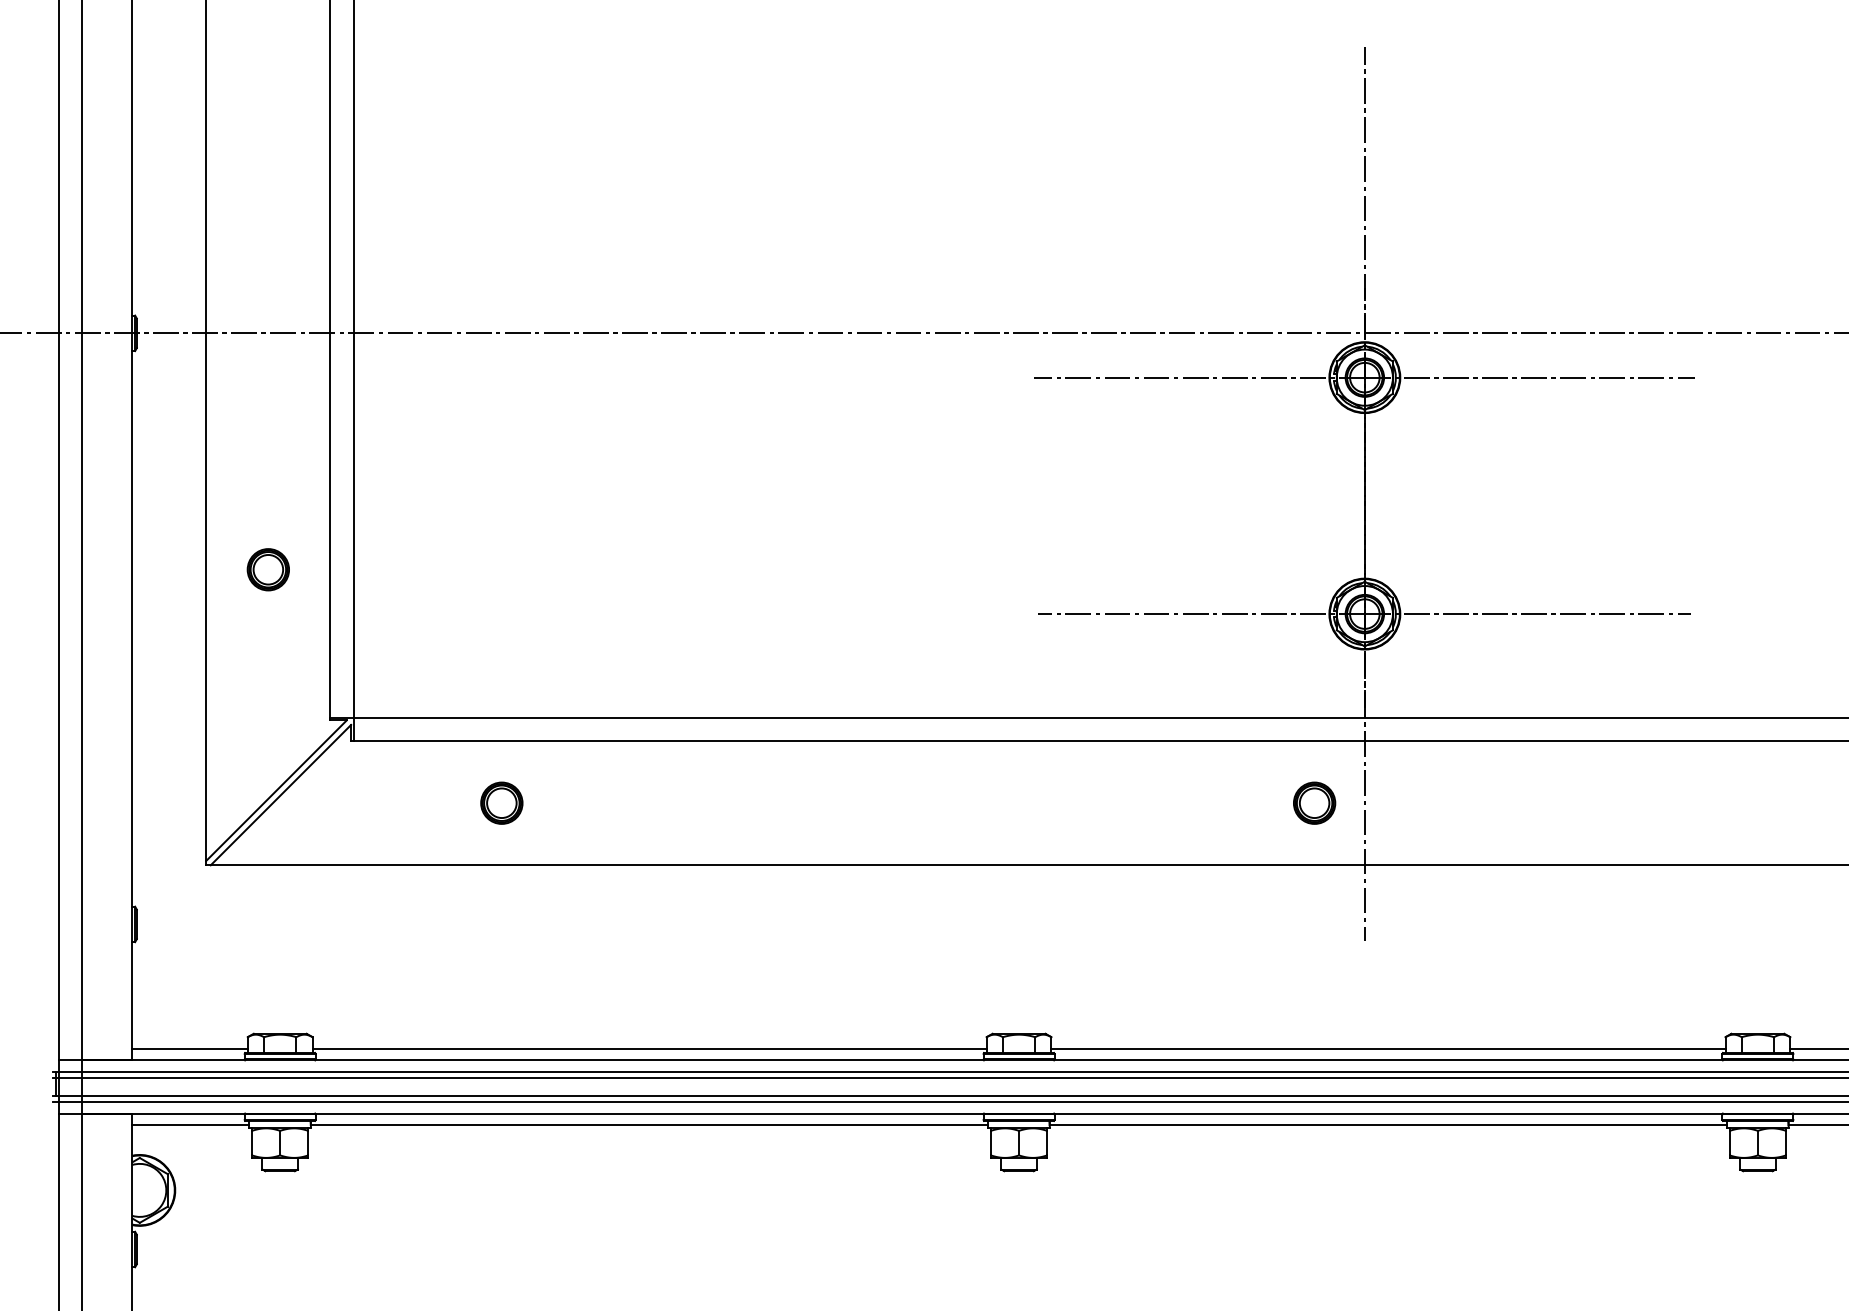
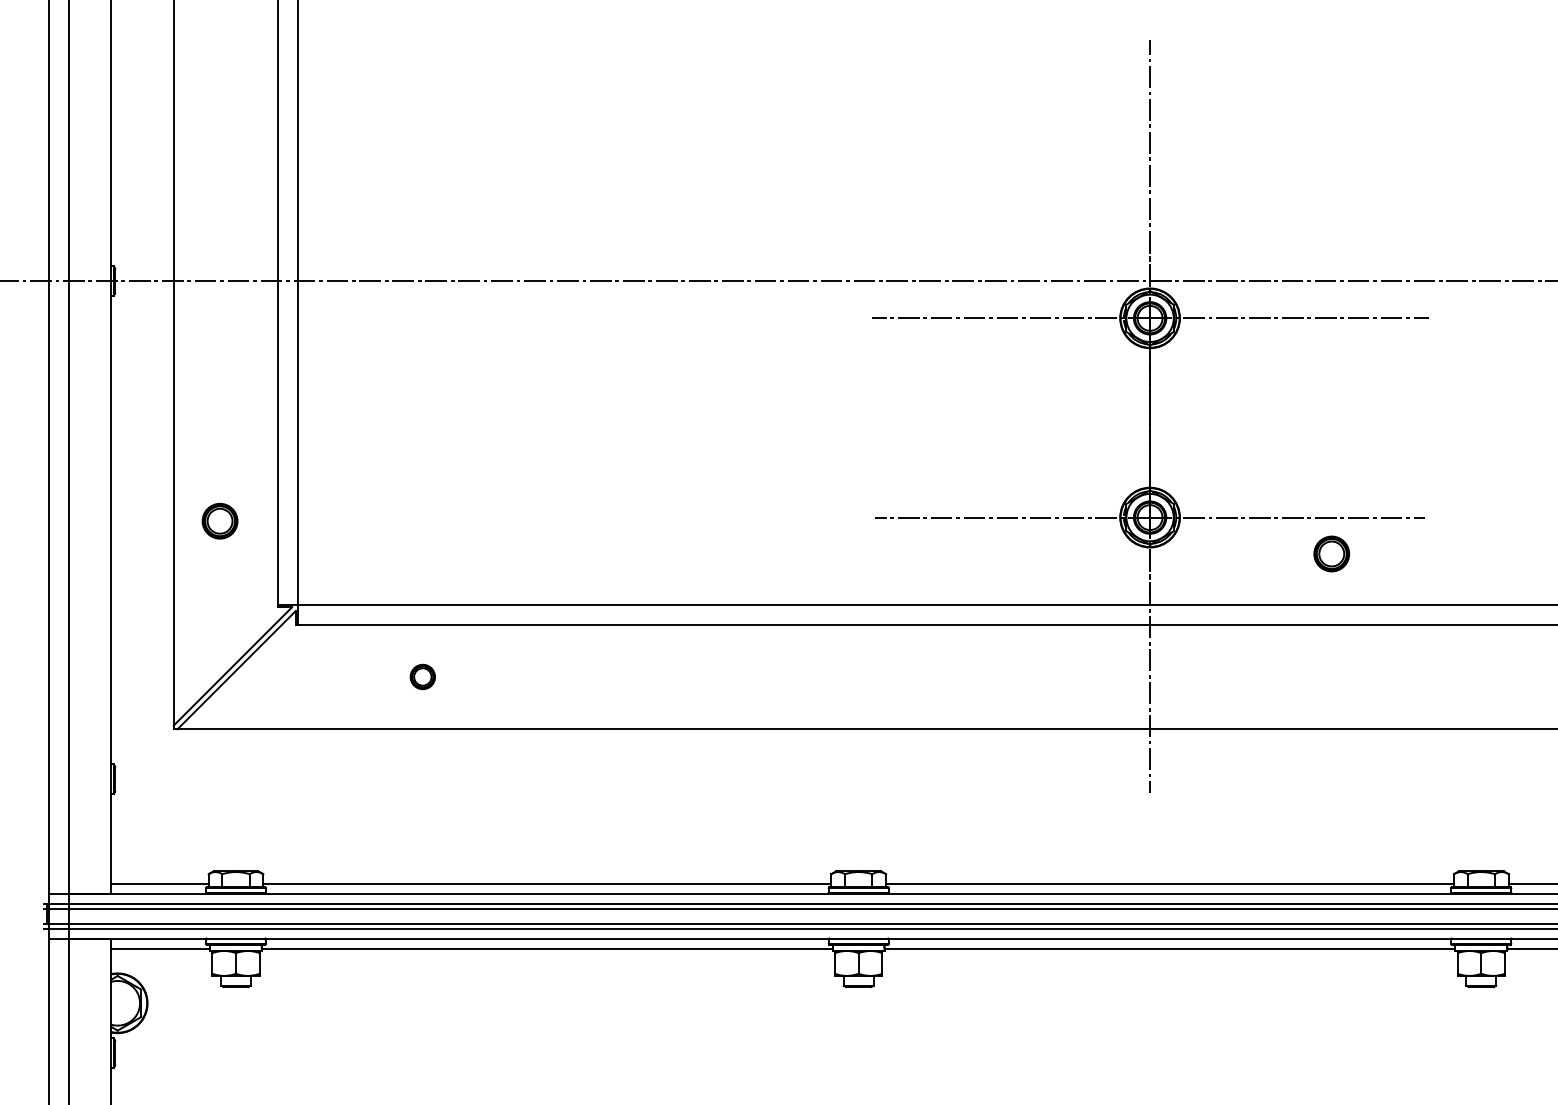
part: (267, 568) -> (219, 520), moved
part: (501, 802) -> (422, 676), size x0.7
part: (1314, 802) -> (1331, 553), moved

